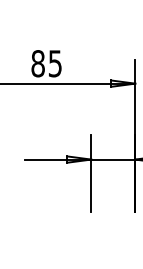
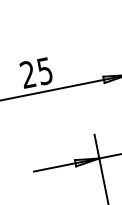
text: (37, 63) -> (27, 74), 85 -> 25

